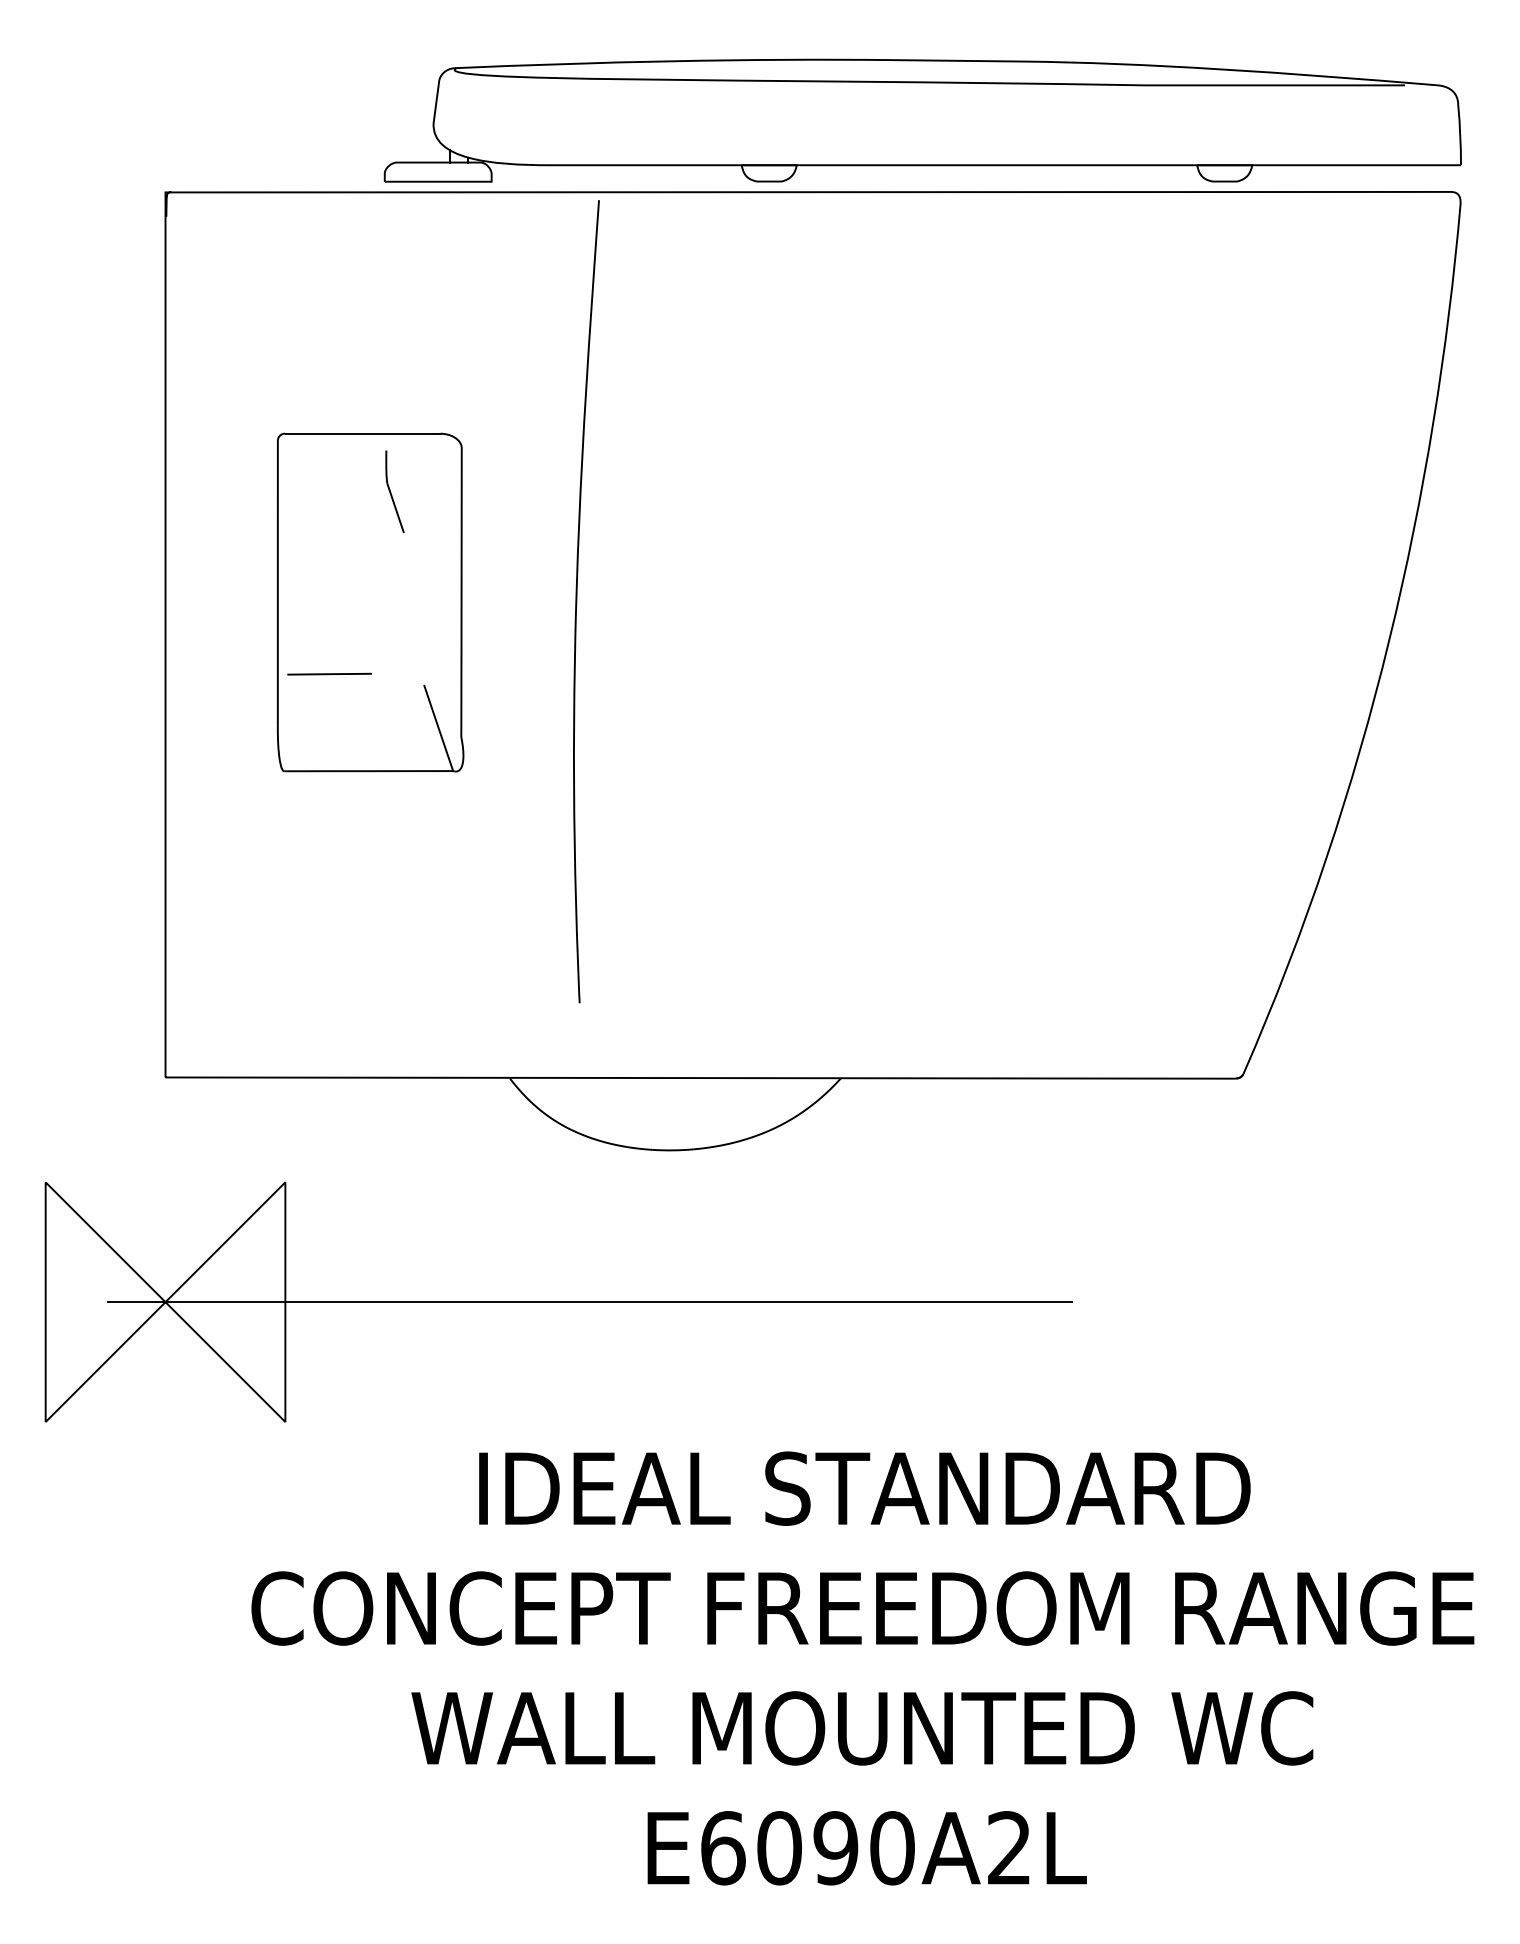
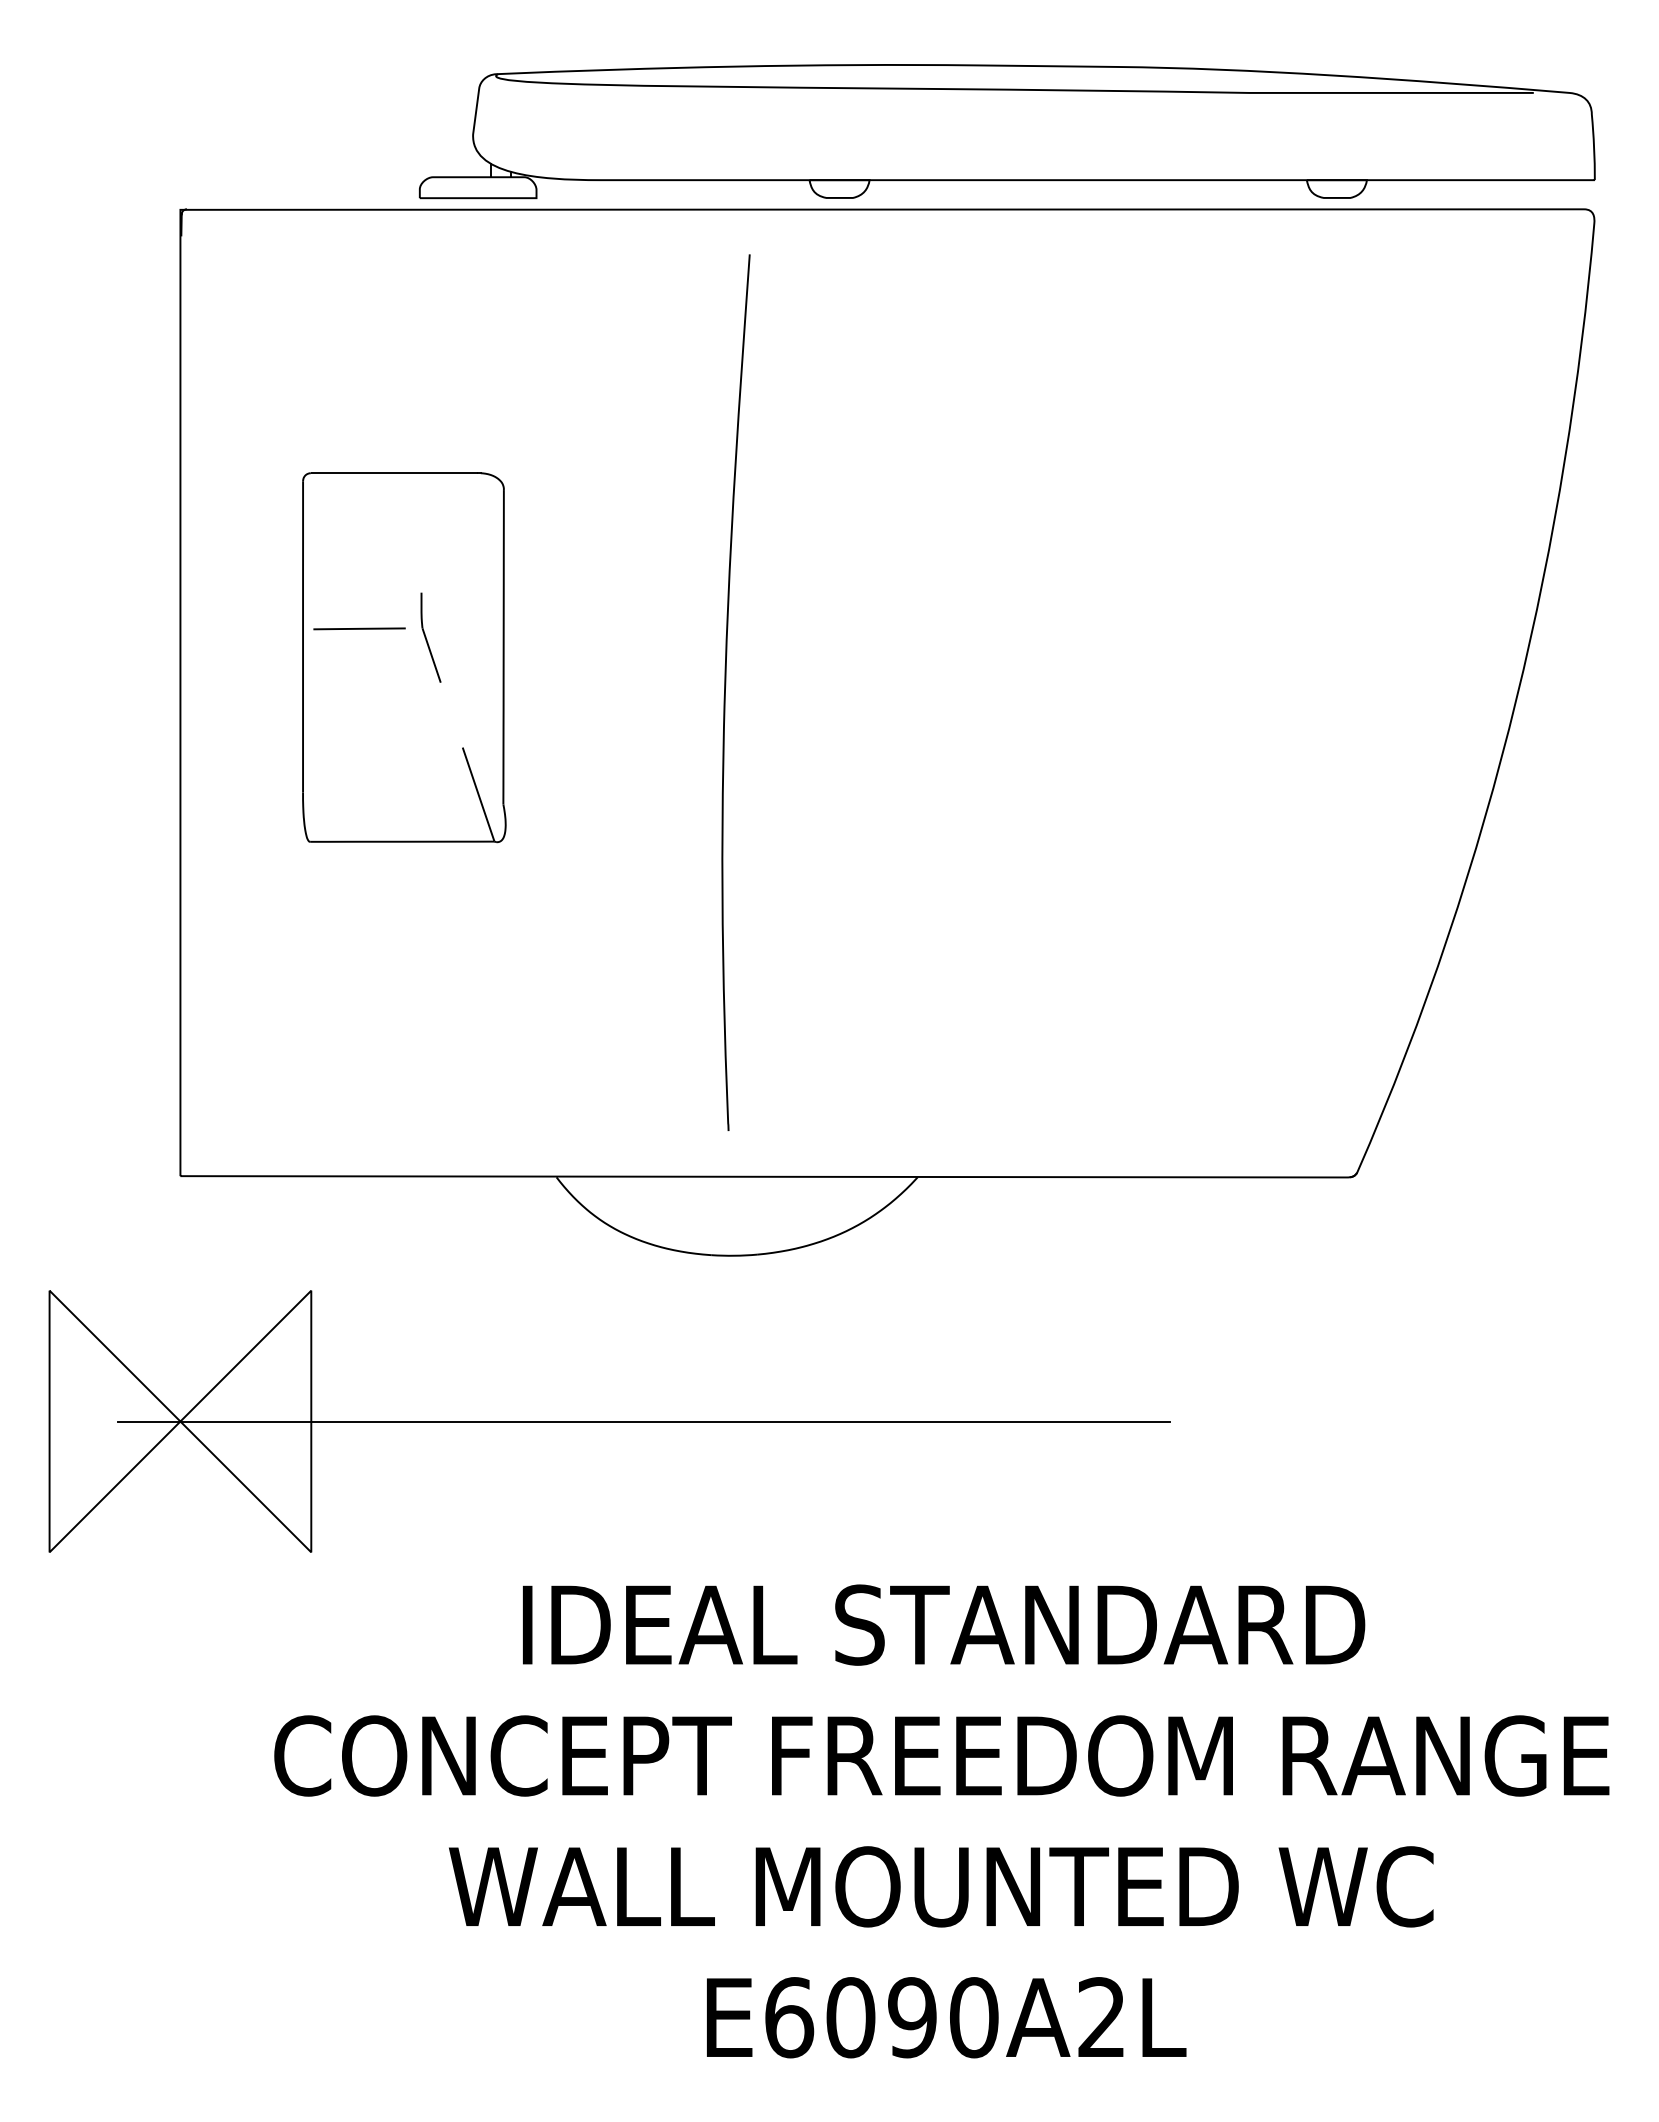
part: (394, 491) -> (430, 637), moved
curve: (576, 601) -> (725, 692), moved
line: (329, 673) -> (359, 628), moved

